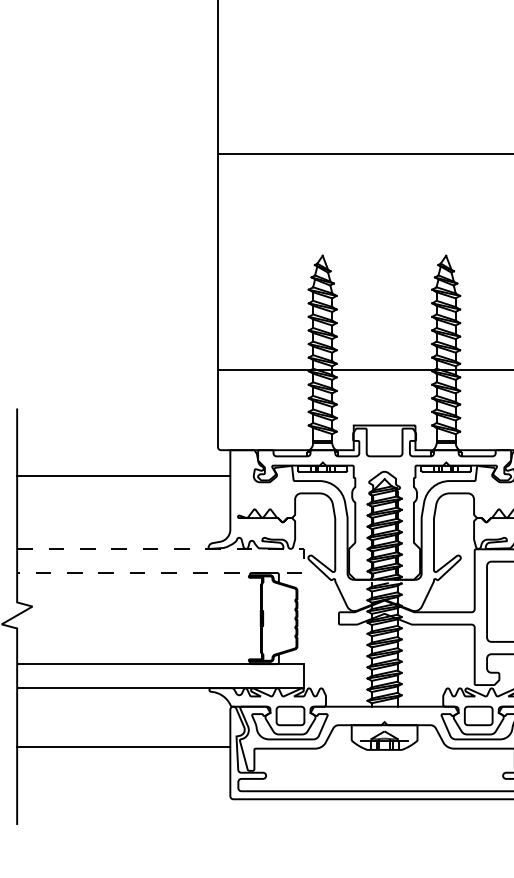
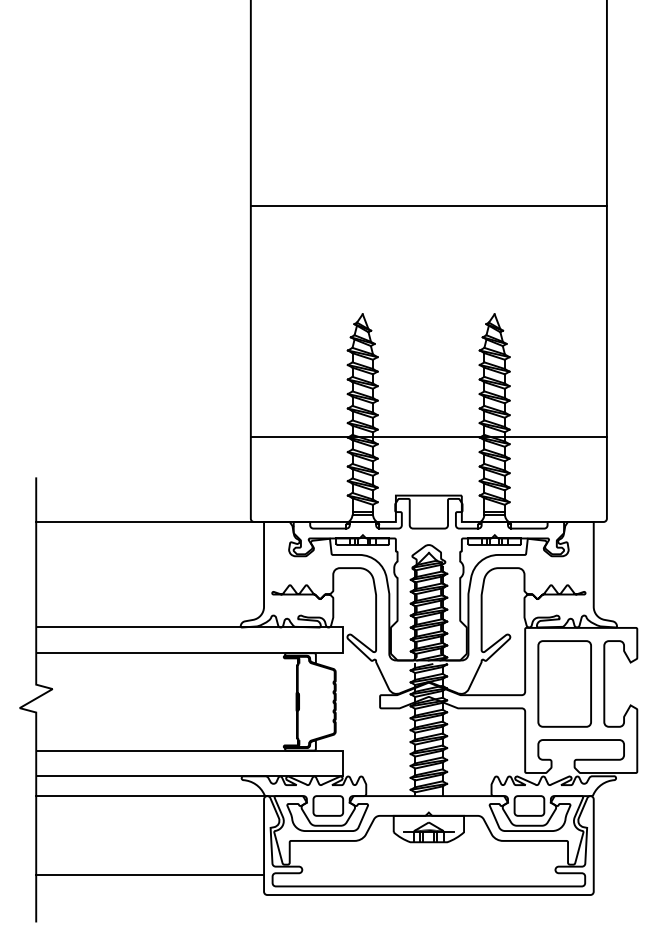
line: (123, 475) -> (149, 521), moved
line: (304, 561) -> (343, 640), dashed -> solid
line: (125, 707) -> (151, 796), added
line: (124, 747) -> (150, 875), moved

